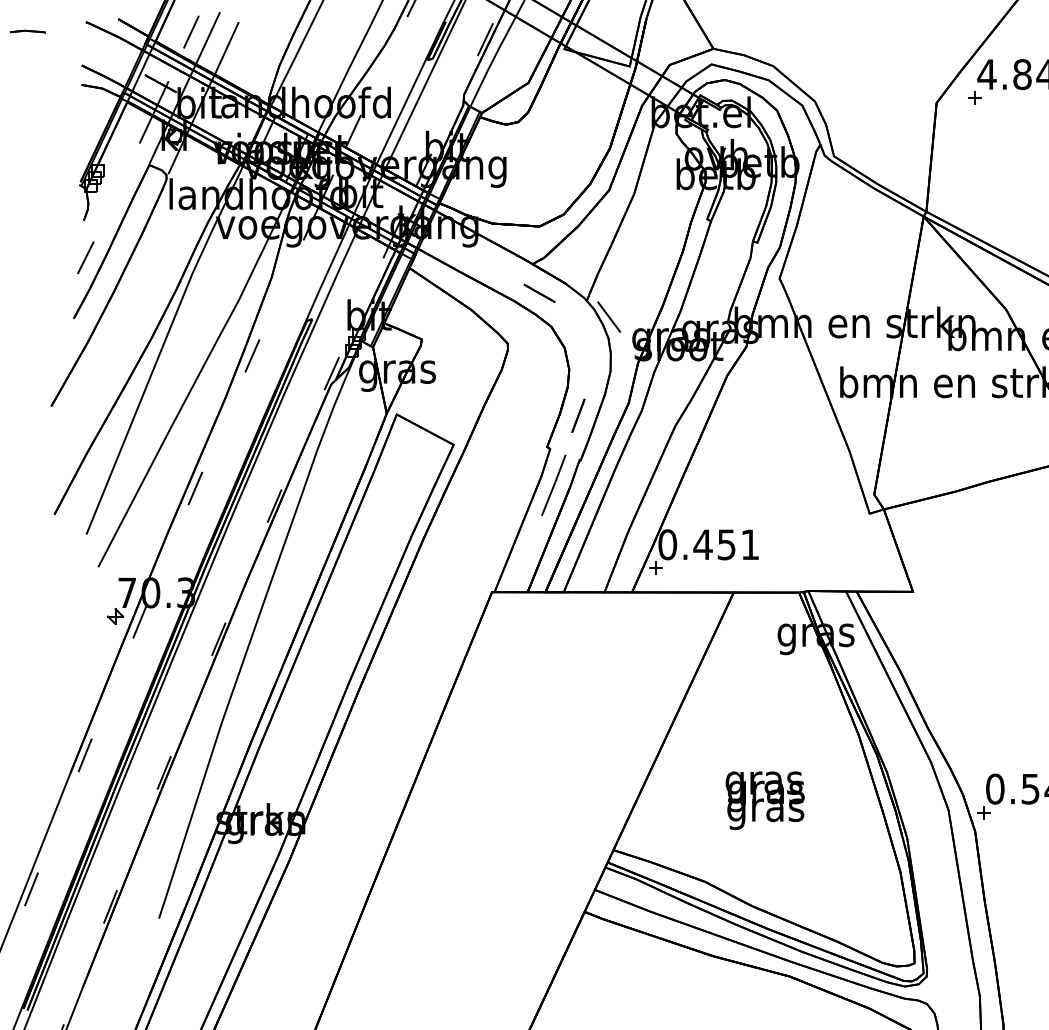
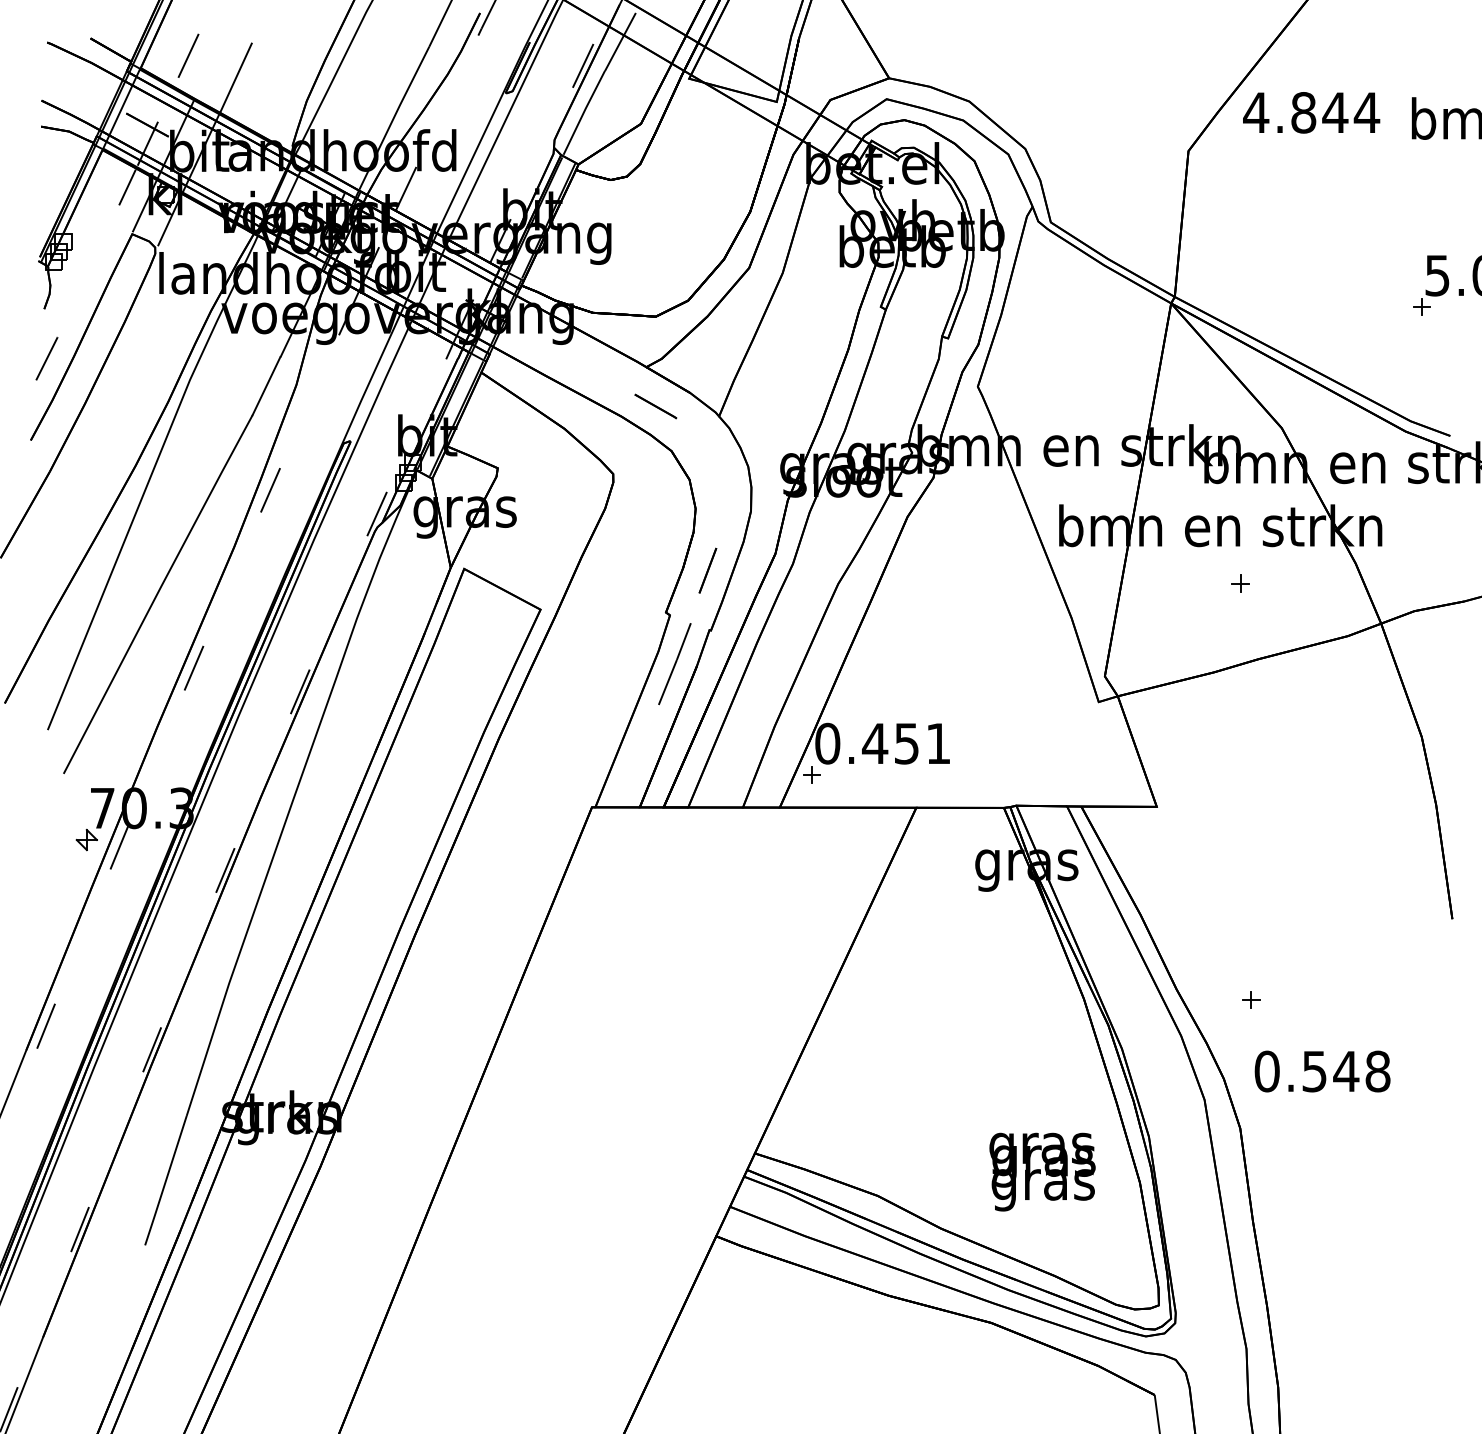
line: (207, 38) -> (210, 64), removed
part: (975, 98) -> (1240, 583), moved
line: (608, 316) -> (748, 437), removed
text: (765, 800) -> (1042, 1171), moved
part: (983, 812) -> (1251, 999), moved

